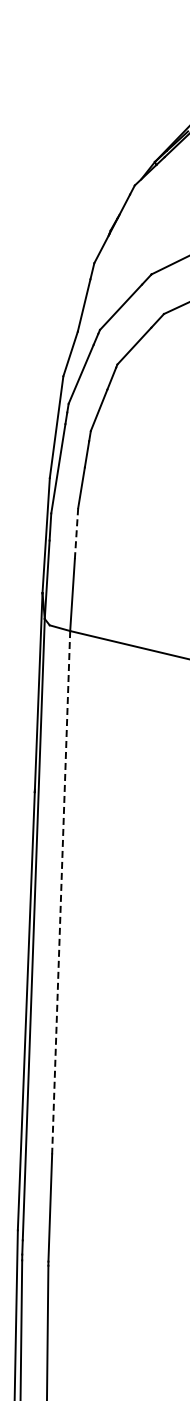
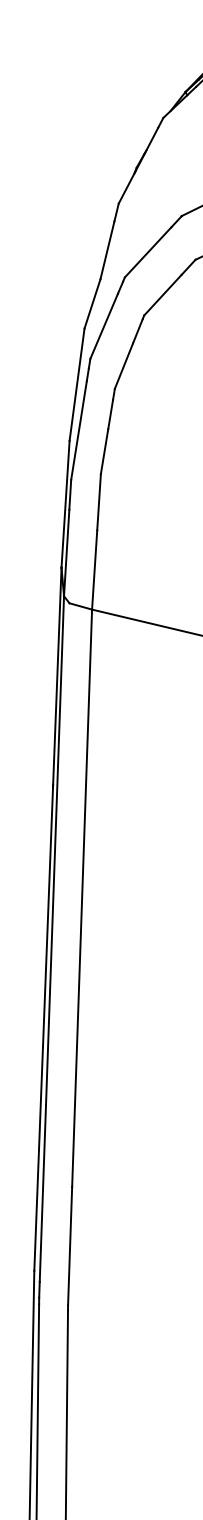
line: (76, 534) -> (99, 503), dashed -> solid
line: (61, 892) -> (82, 898), dashed -> solid

